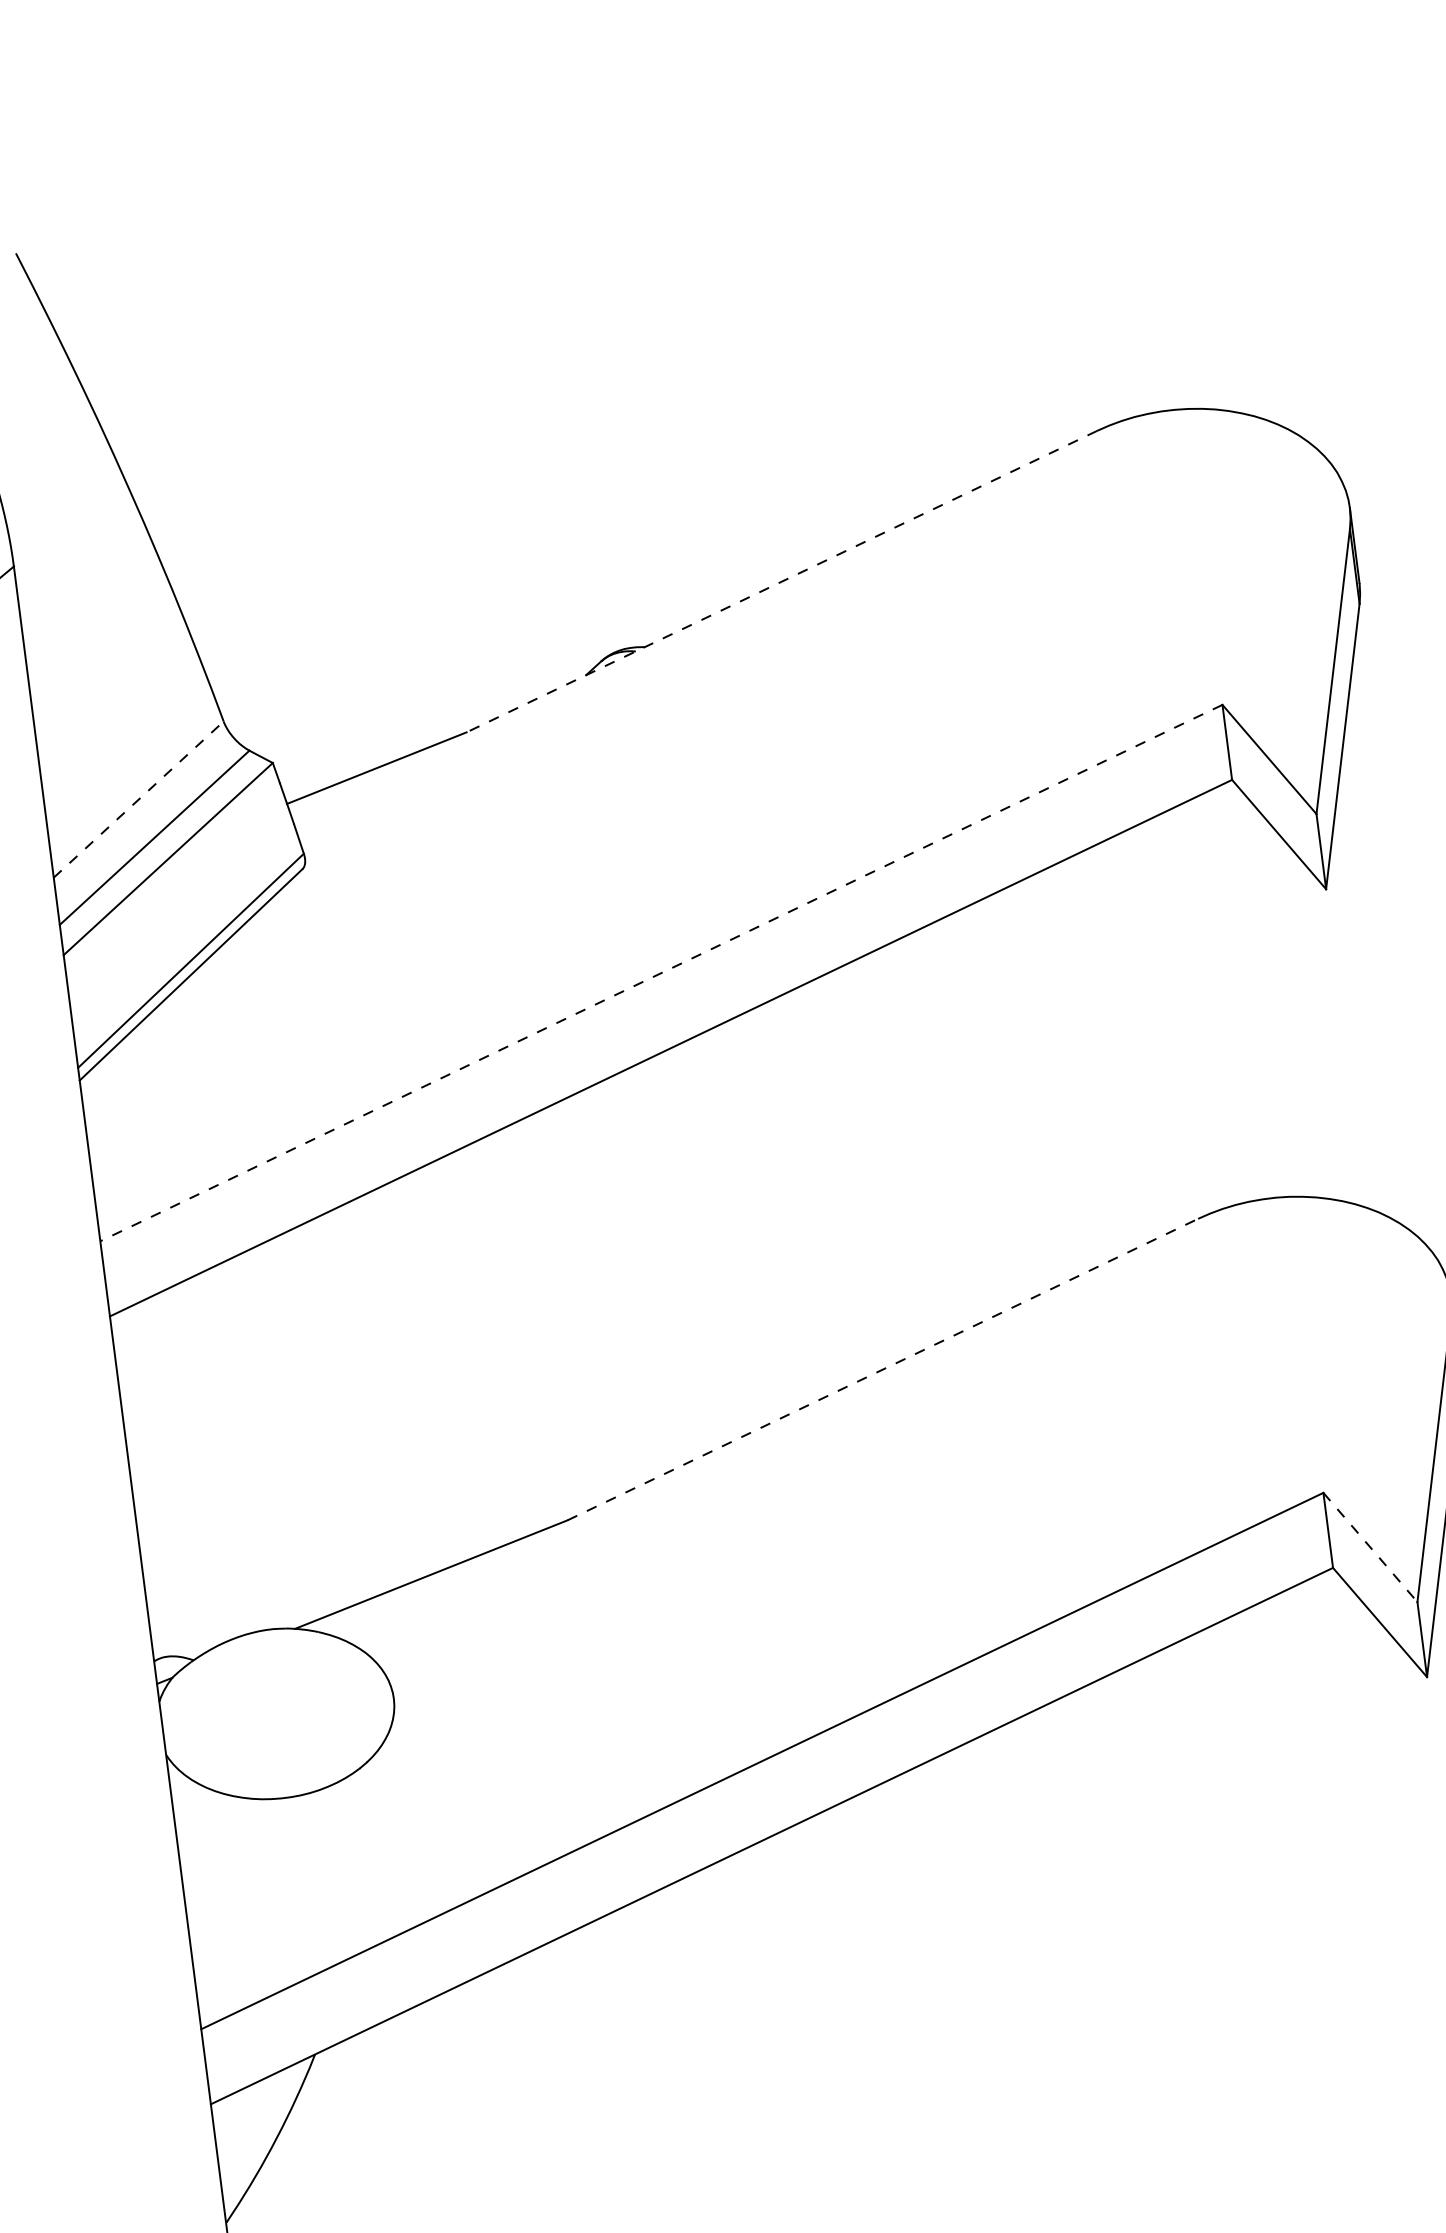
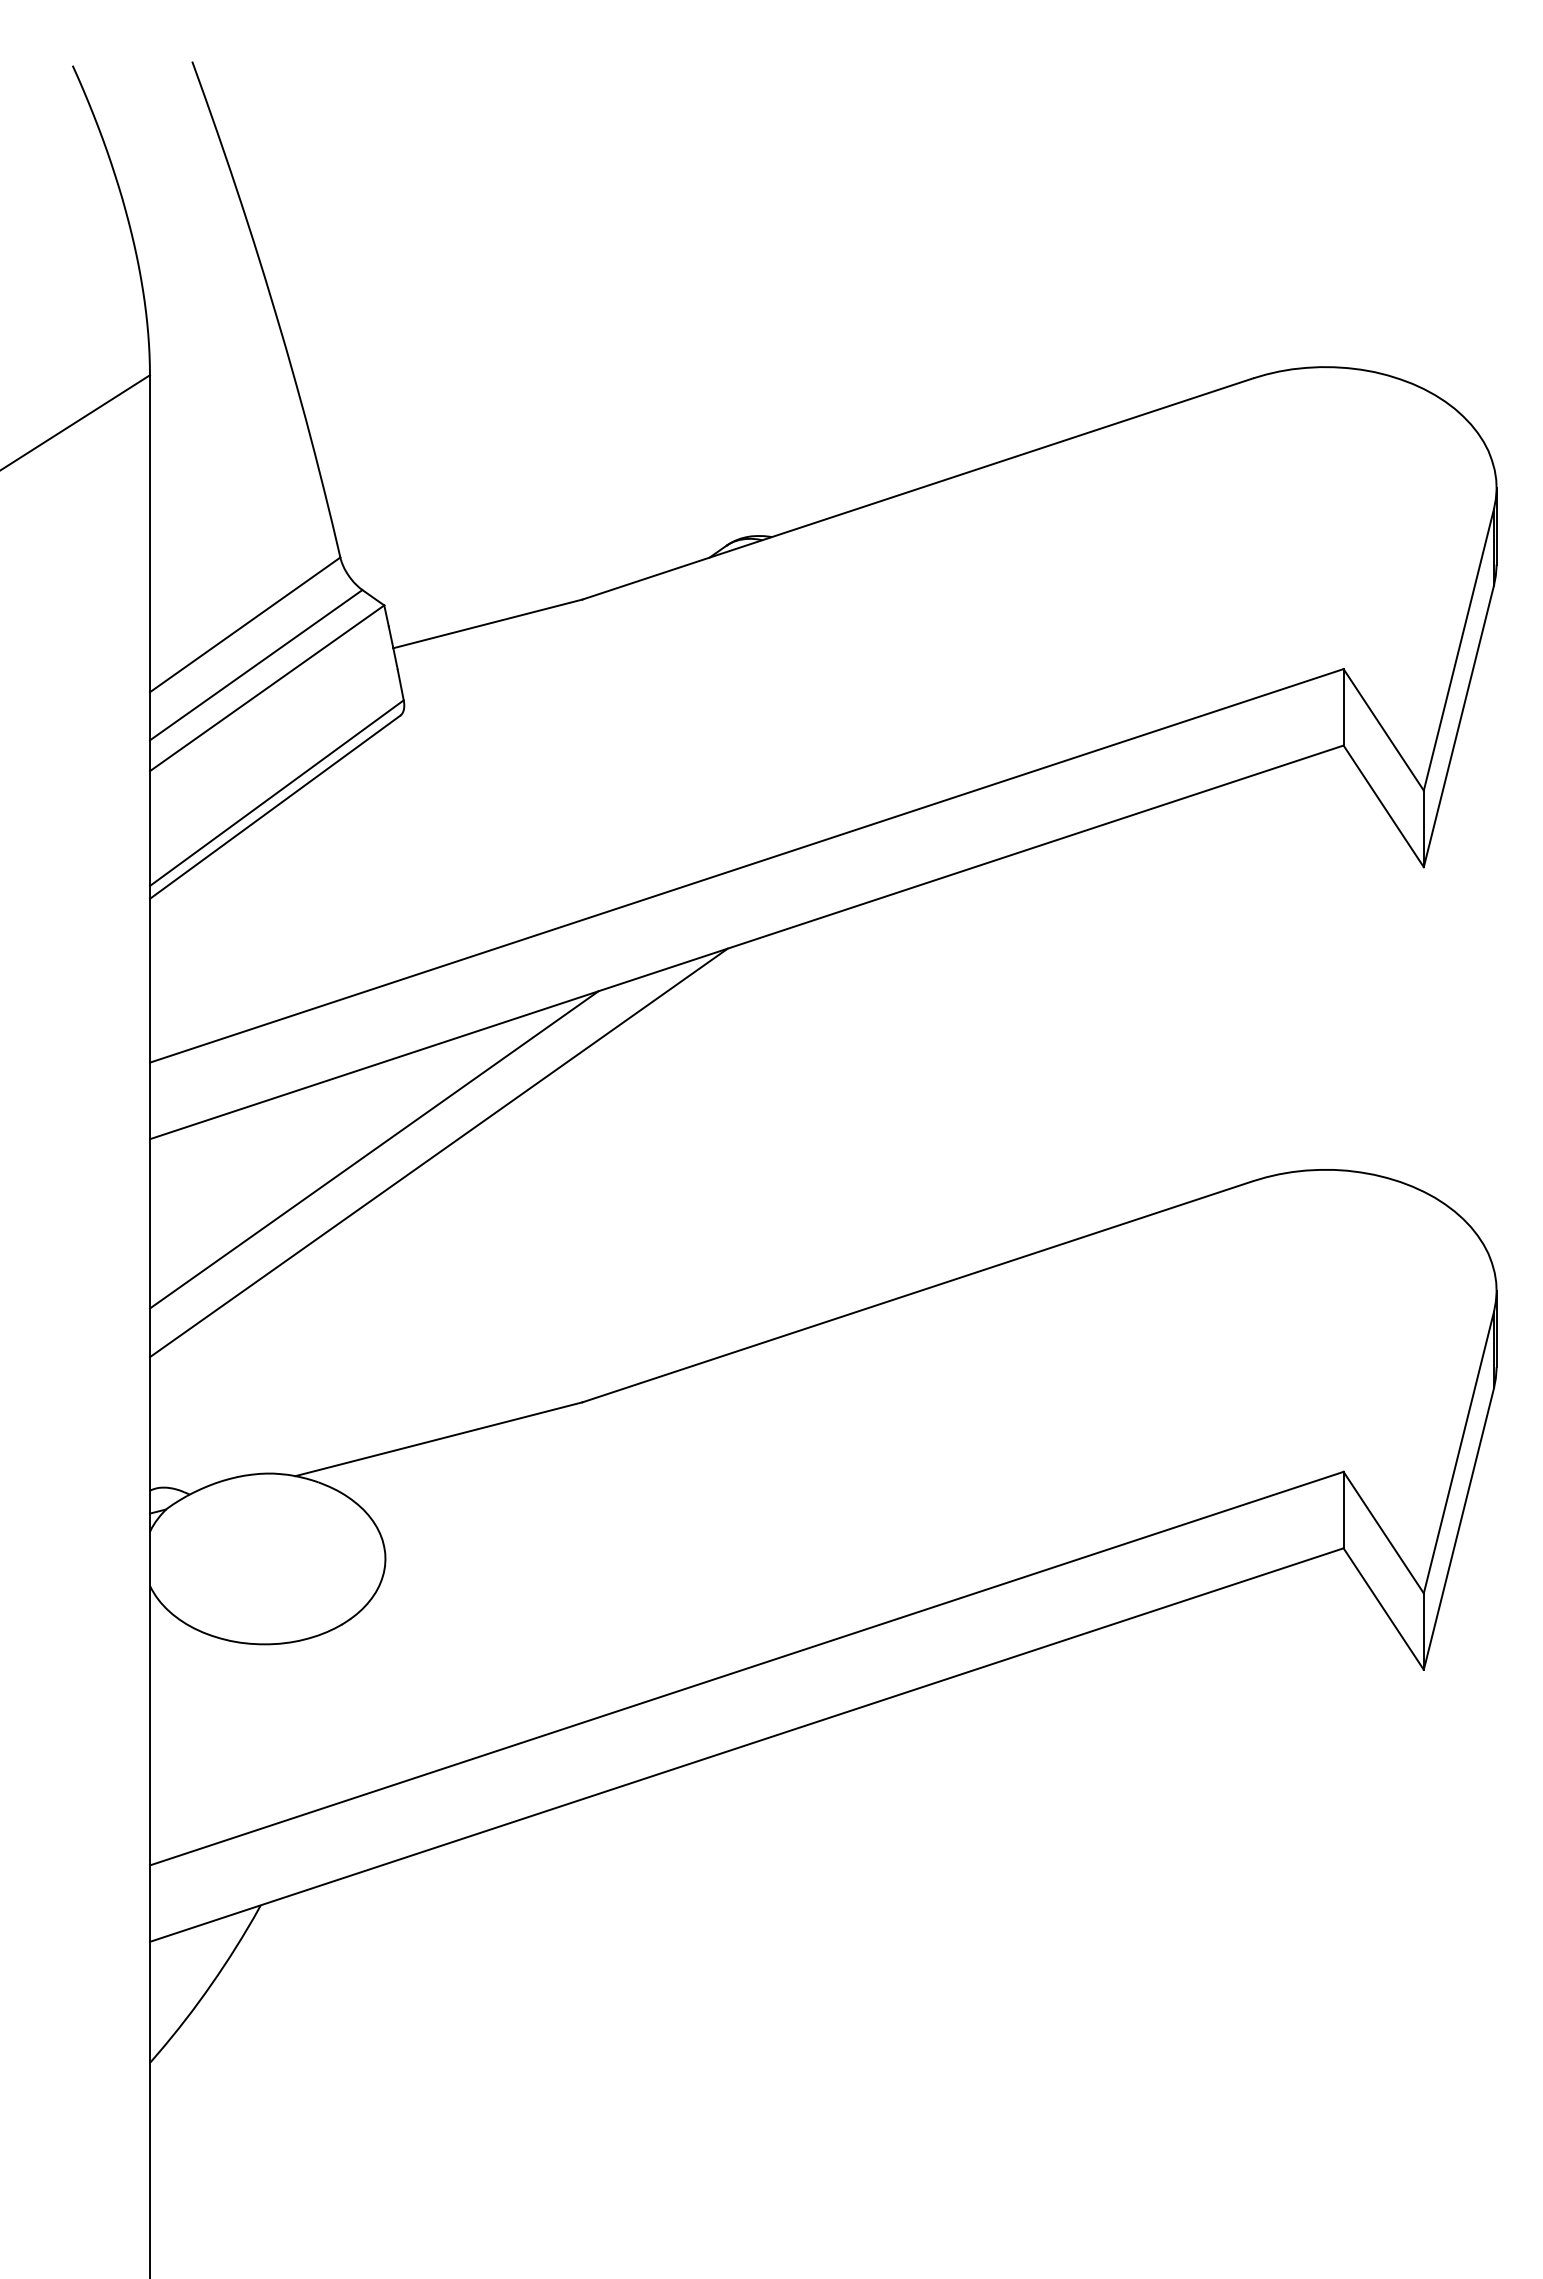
line: (781, 582) -> (917, 489), dashed -> solid
line: (138, 799) -> (245, 624), dashed -> solid
line: (661, 973) -> (746, 866), dashed -> solid
line: (394, 1293) -> (438, 1152), added
line: (330, 1298) -> (373, 1149), added
line: (883, 1369) -> (918, 1291), dashed -> solid
line: (1370, 1547) -> (1383, 1532), dashed -> solid

